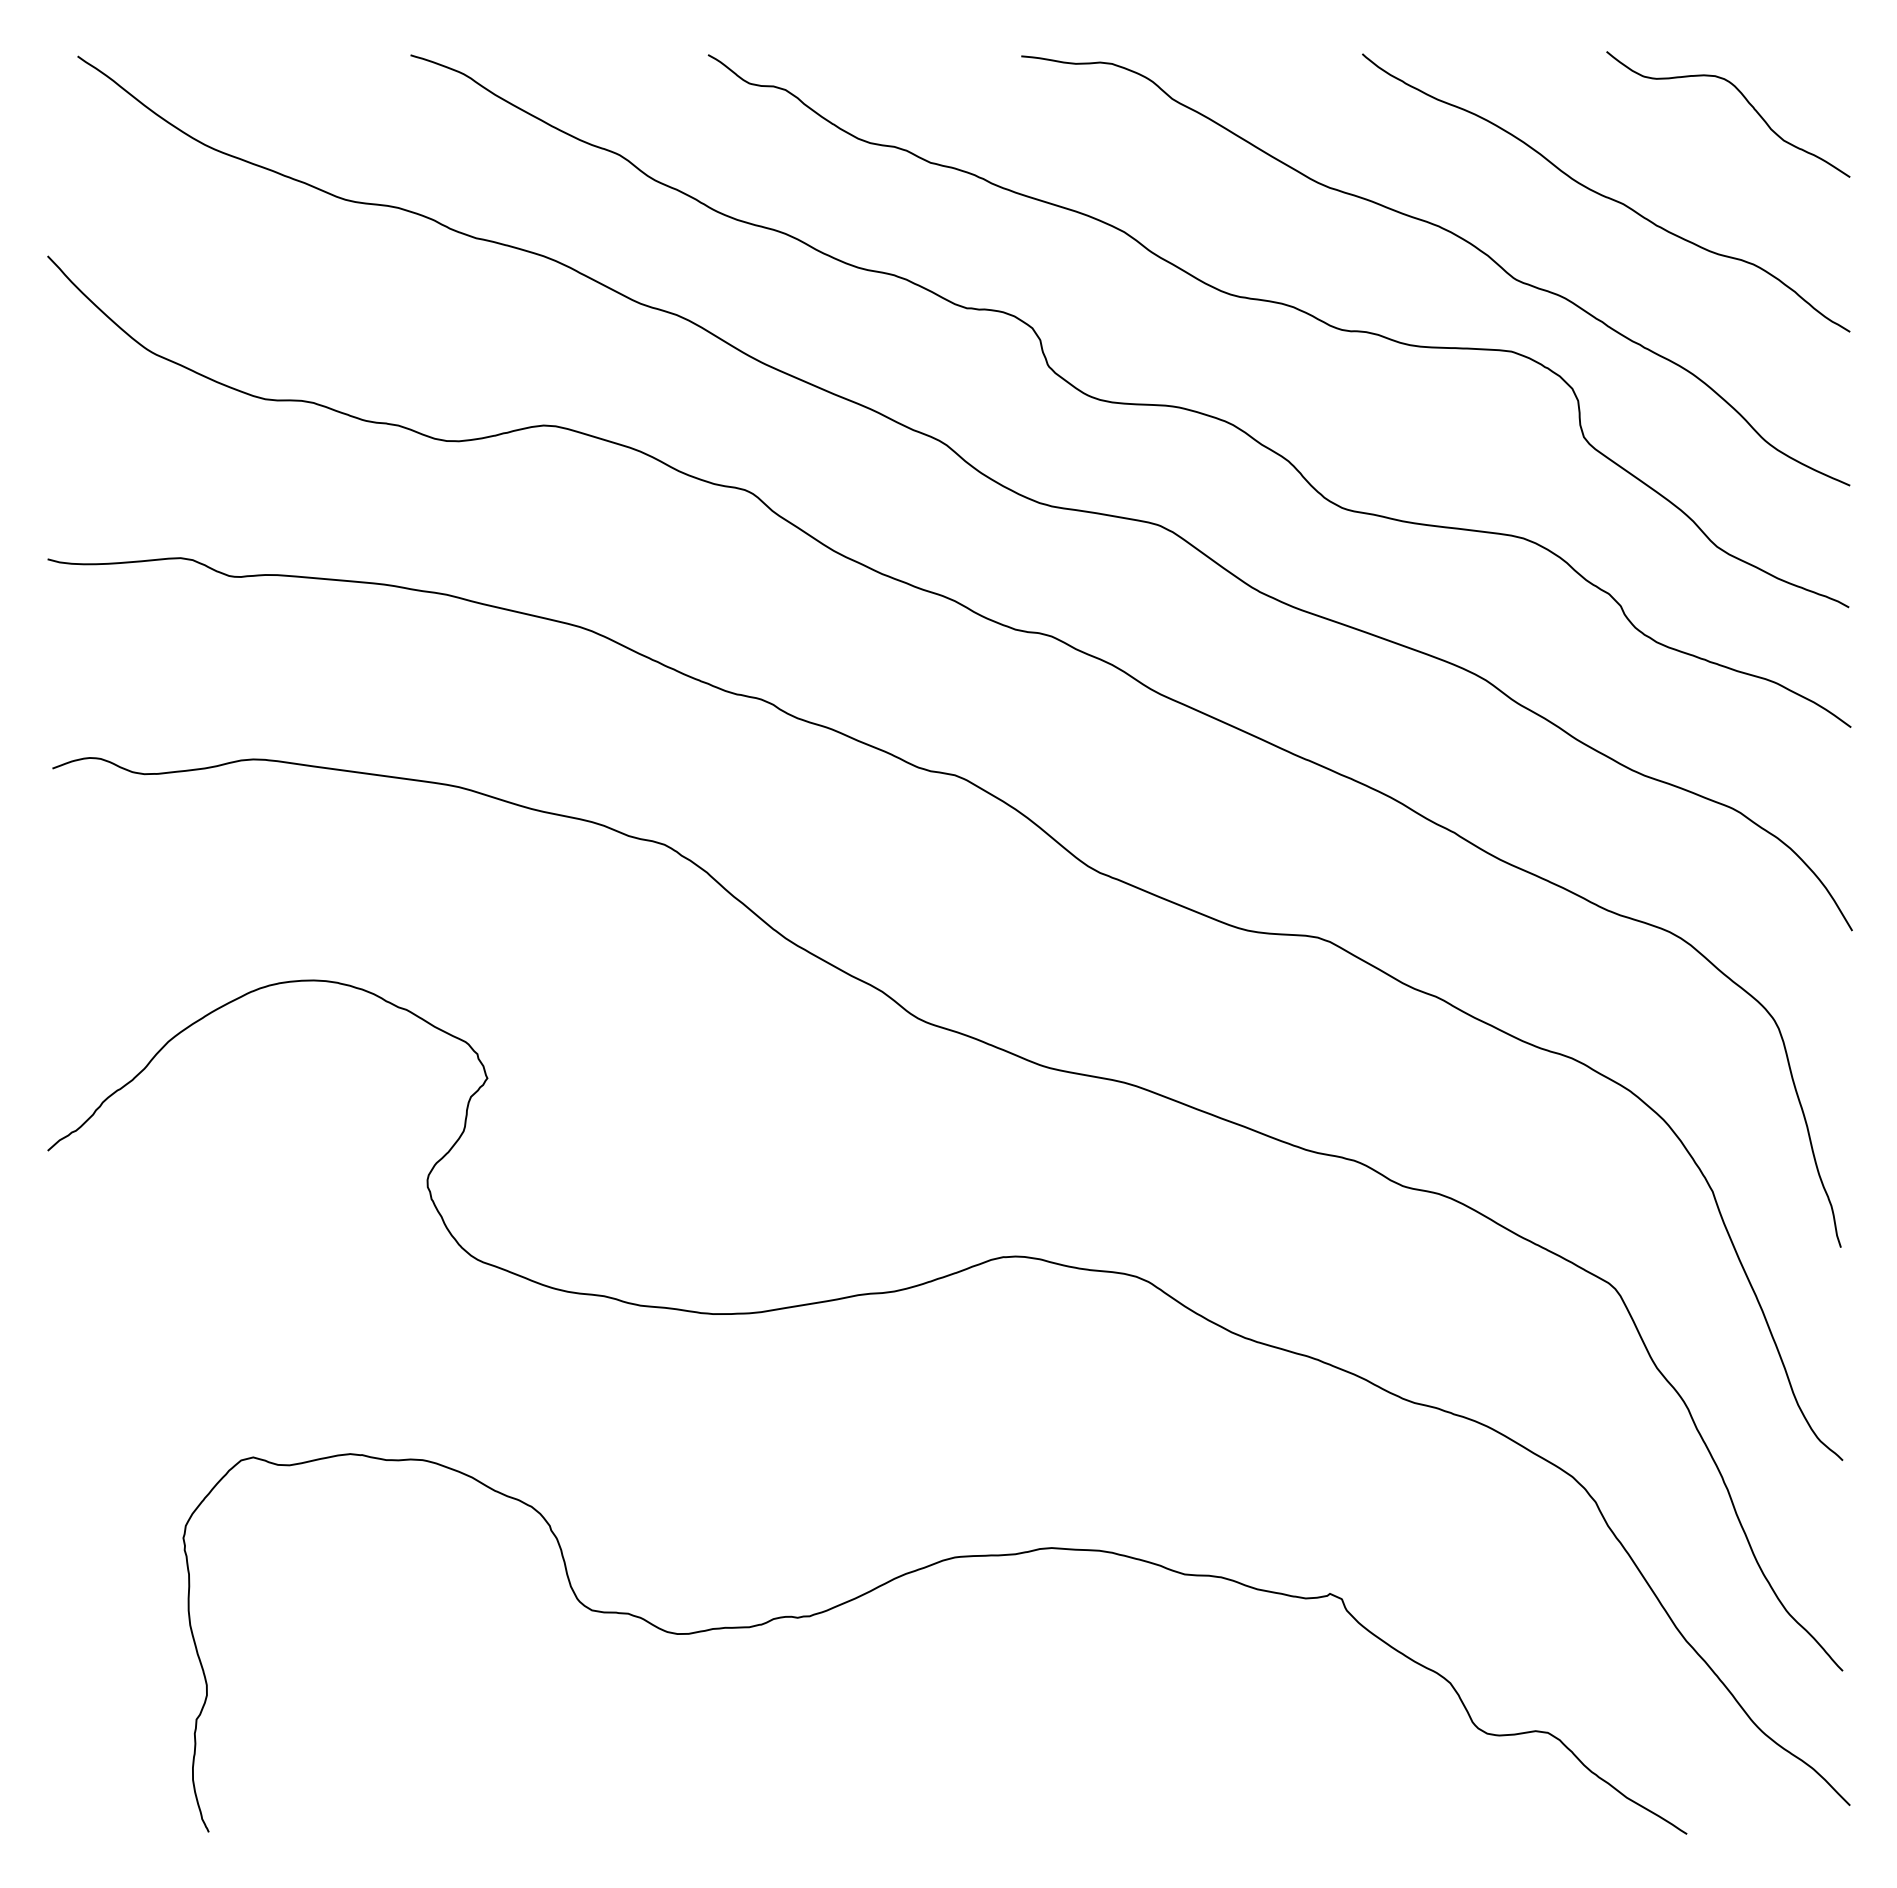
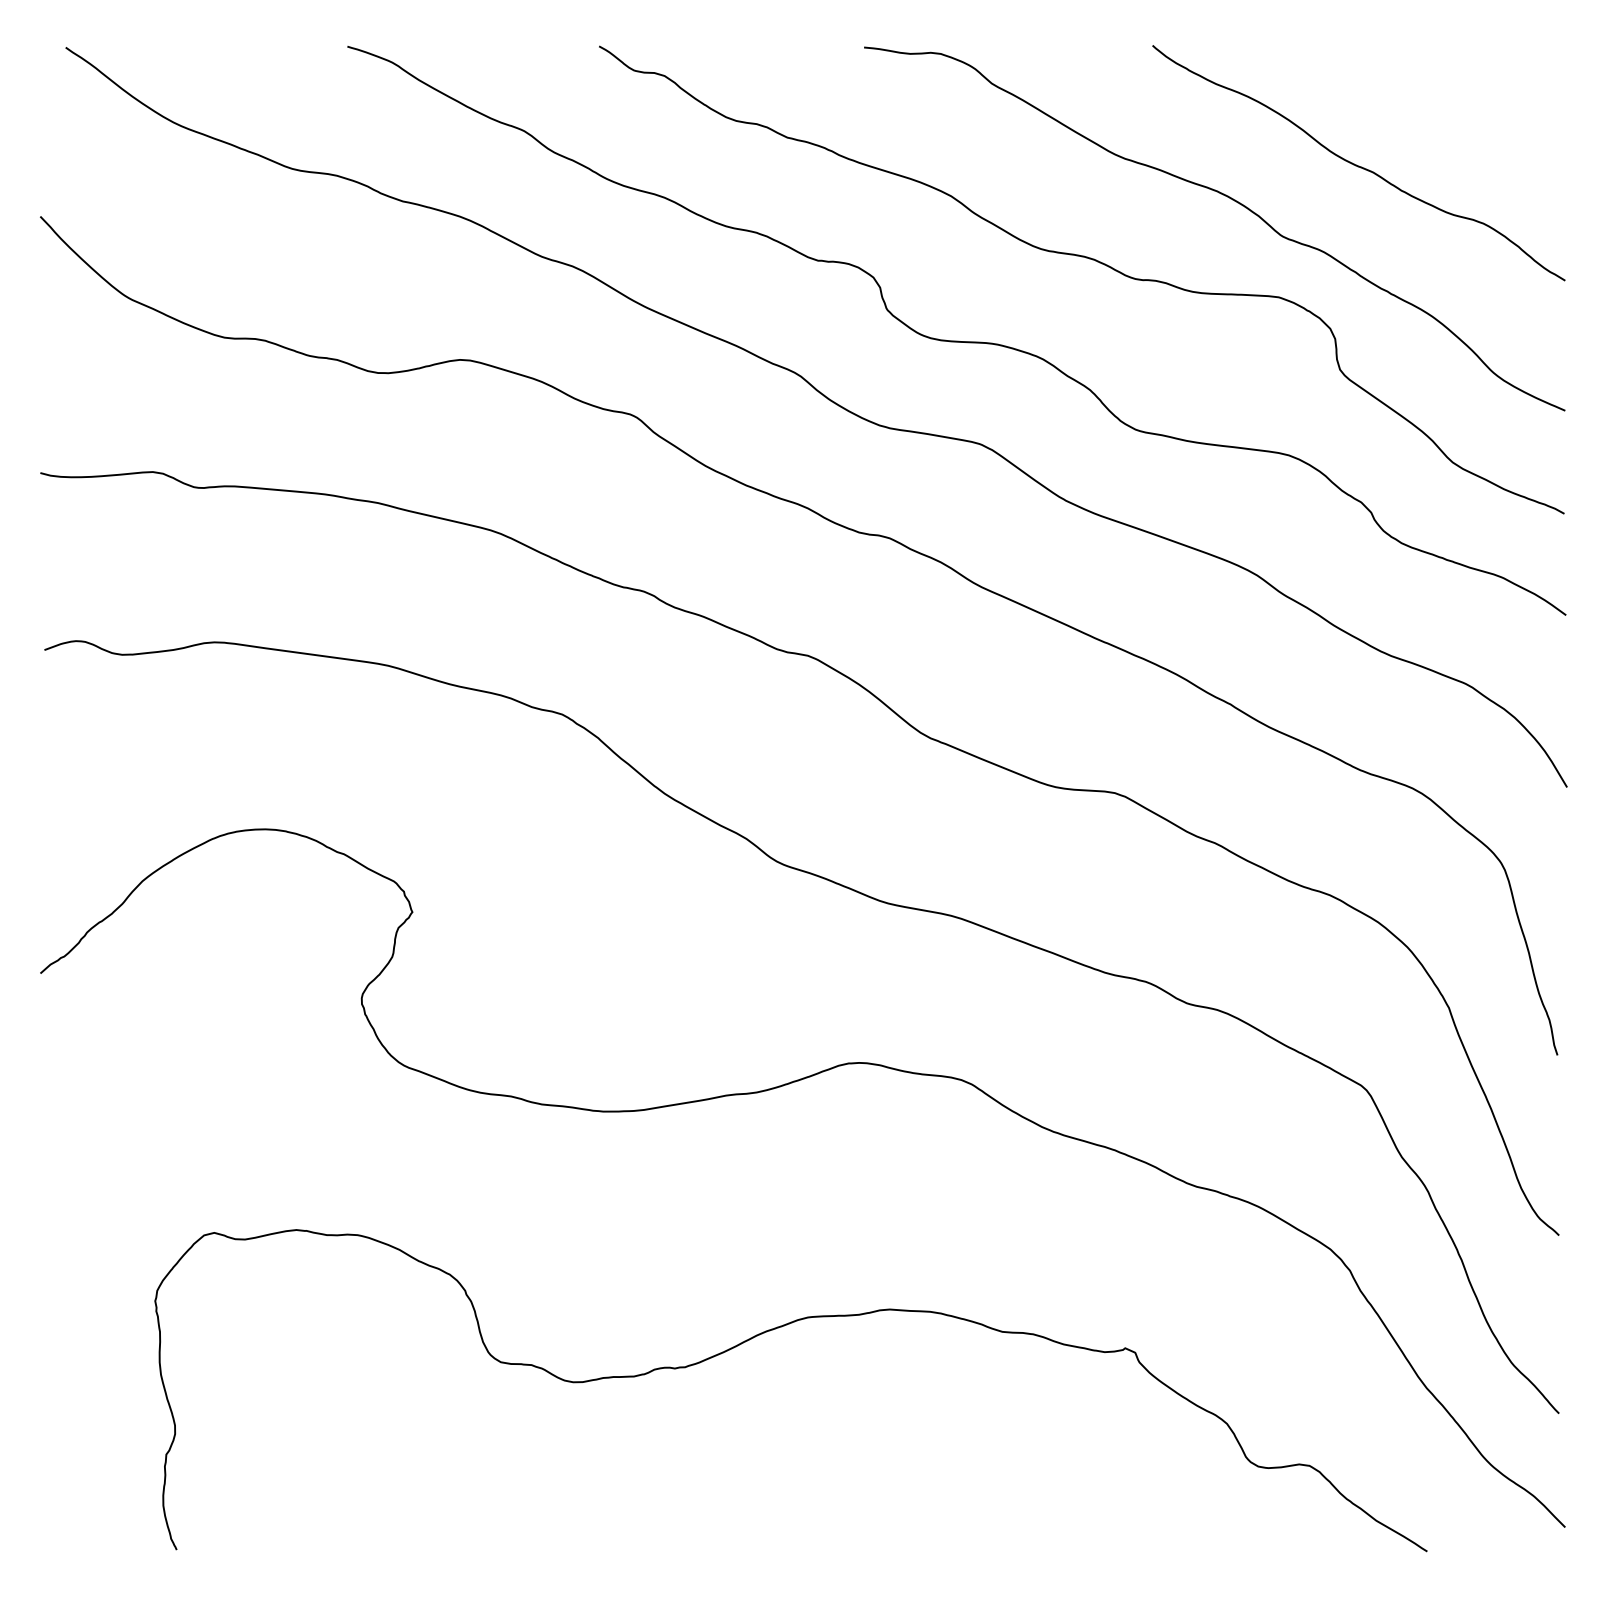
curve: (1746, 101) -> (1477, 85), removed

